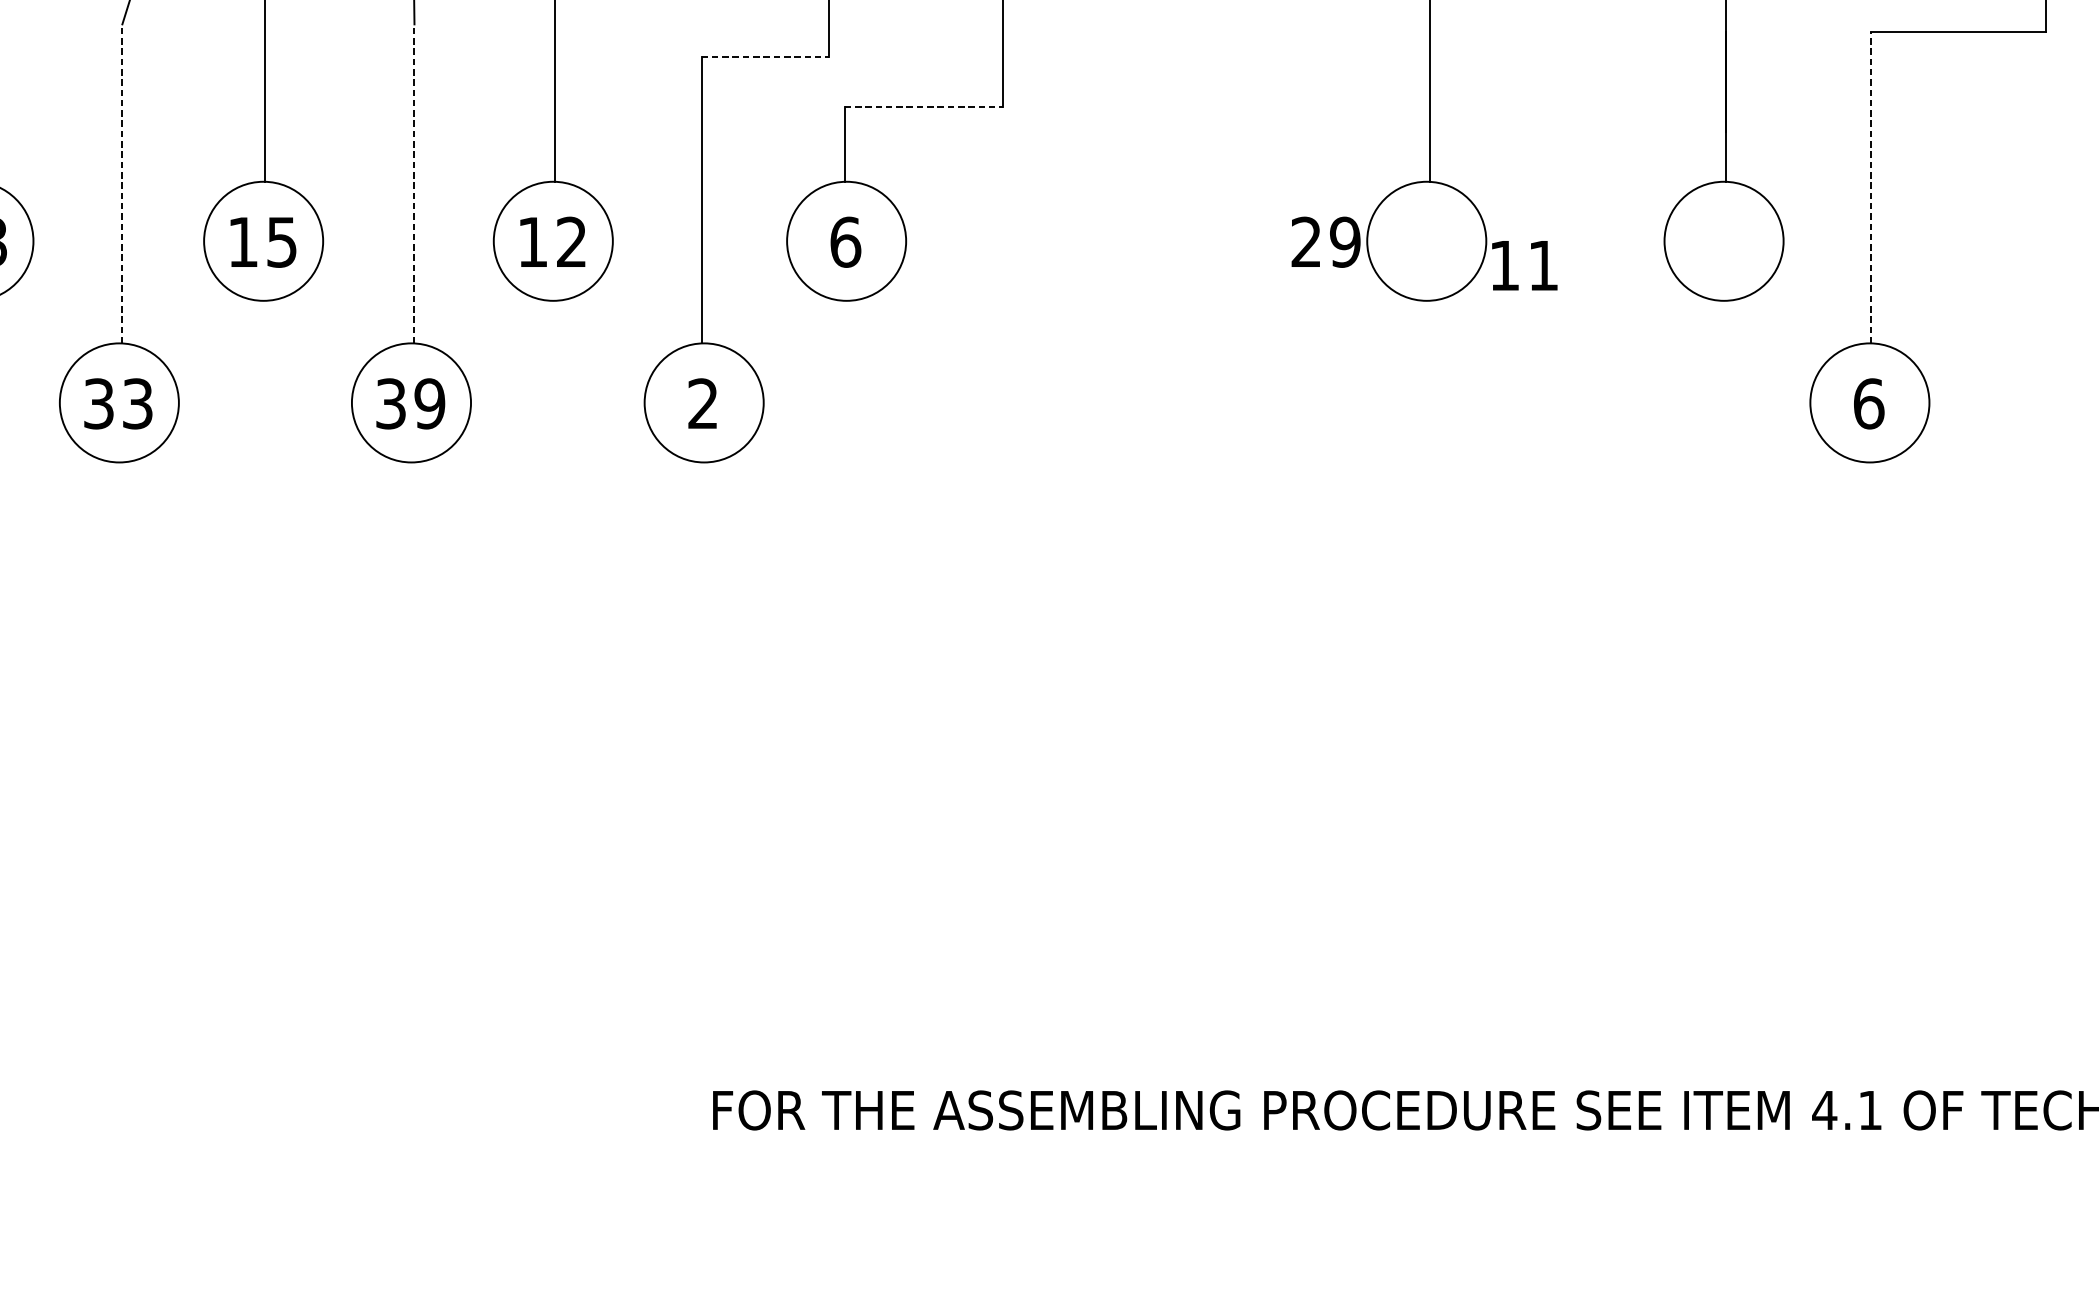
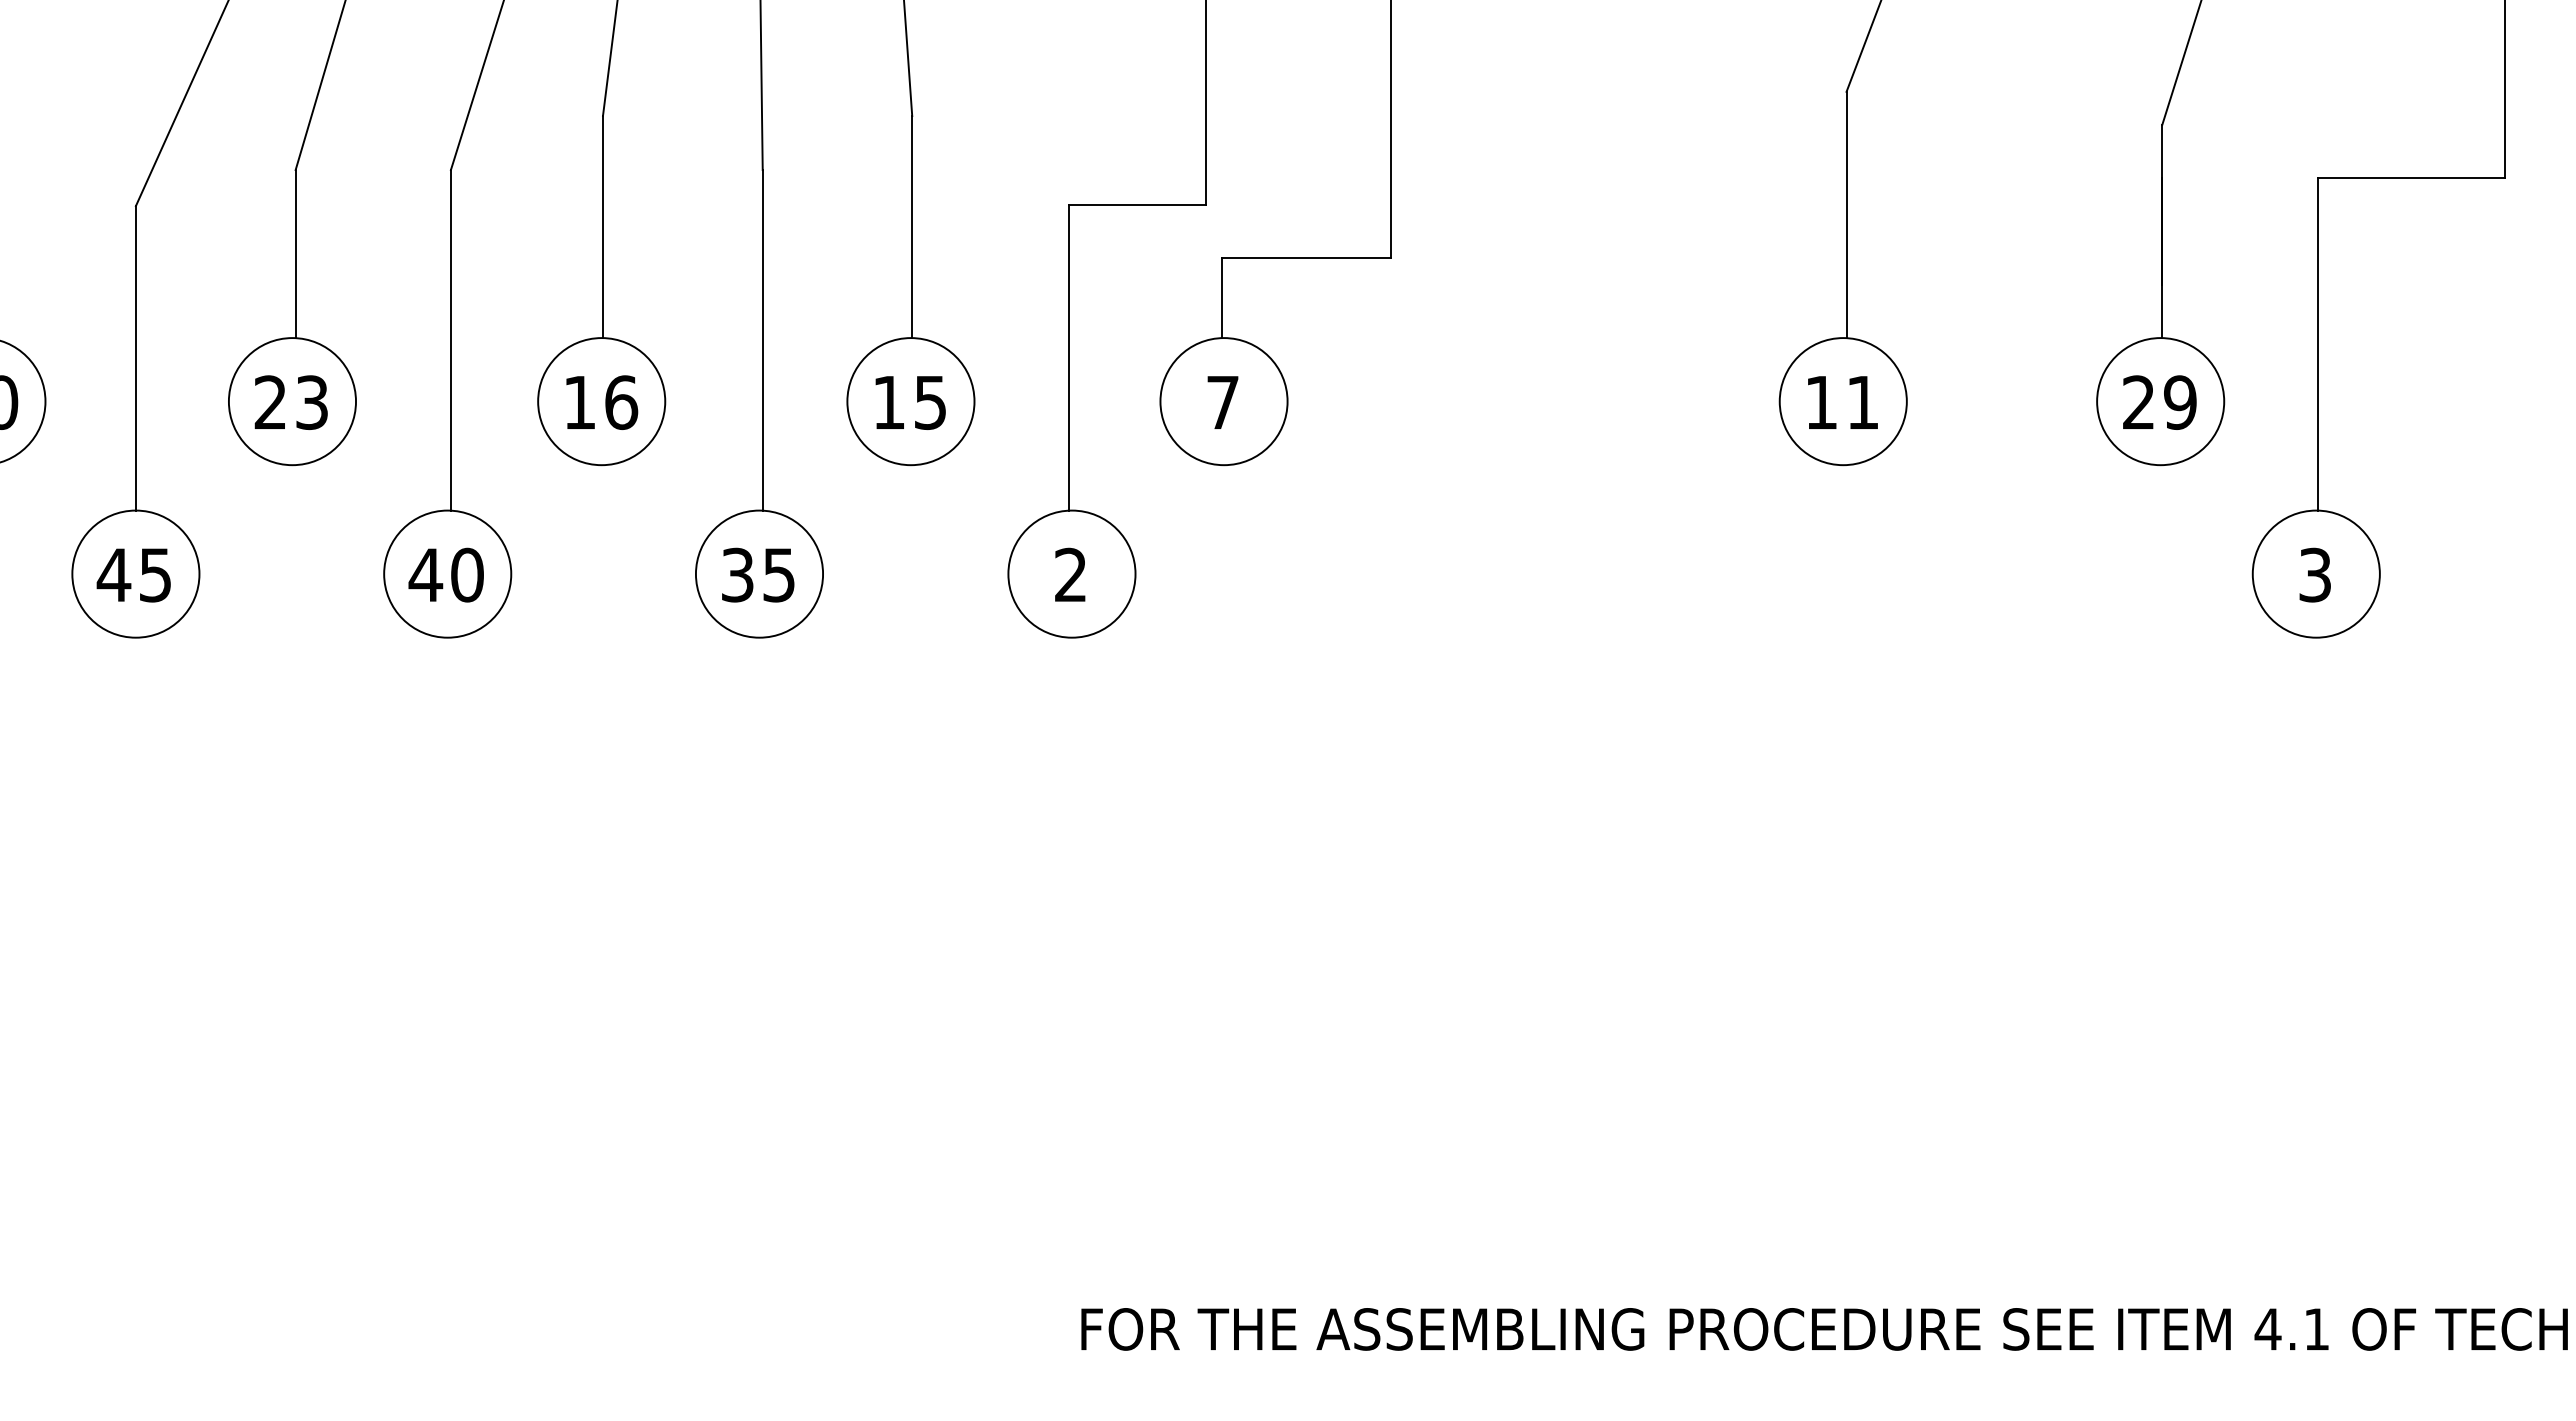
line: (765, 56) -> (1137, 204), dashed -> solid
line: (923, 107) -> (1306, 258), dashed -> solid
line: (121, 183) -> (450, 339), dashed -> solid
line: (414, 183) -> (762, 339), dashed -> solid
line: (1870, 186) -> (2317, 343), dashed -> solid
text: (282, 242) -> (621, 402), 15 -> 16
text: (570, 242) -> (929, 402), 12 -> 15
text: (846, 242) -> (1223, 402), 6 -> 7
text: (1325, 242) -> (2159, 402), moved
text: (1524, 265) -> (1842, 402), moved
text: (117, 403) -> (445, 574), 33 -> 40
text: (429, 403) -> (778, 574), 39 -> 35
text: (1869, 403) -> (2315, 574), 6 -> 3

